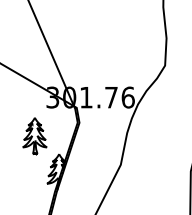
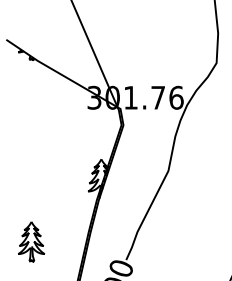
part: (34, 135) -> (74, 139), removed

